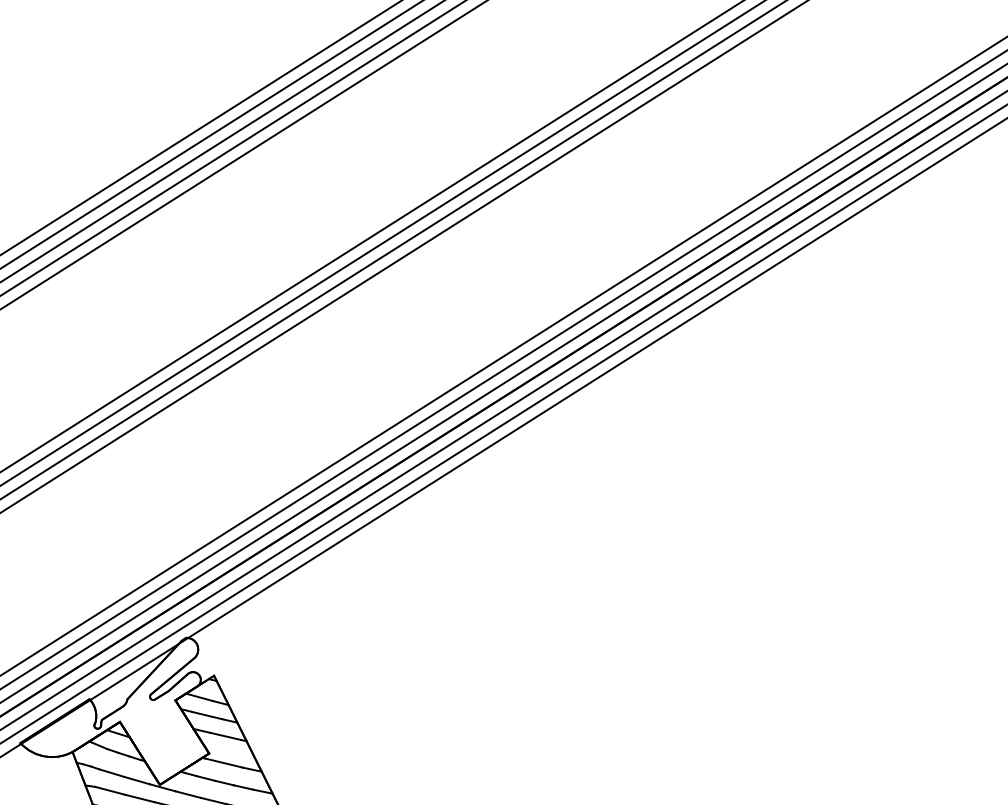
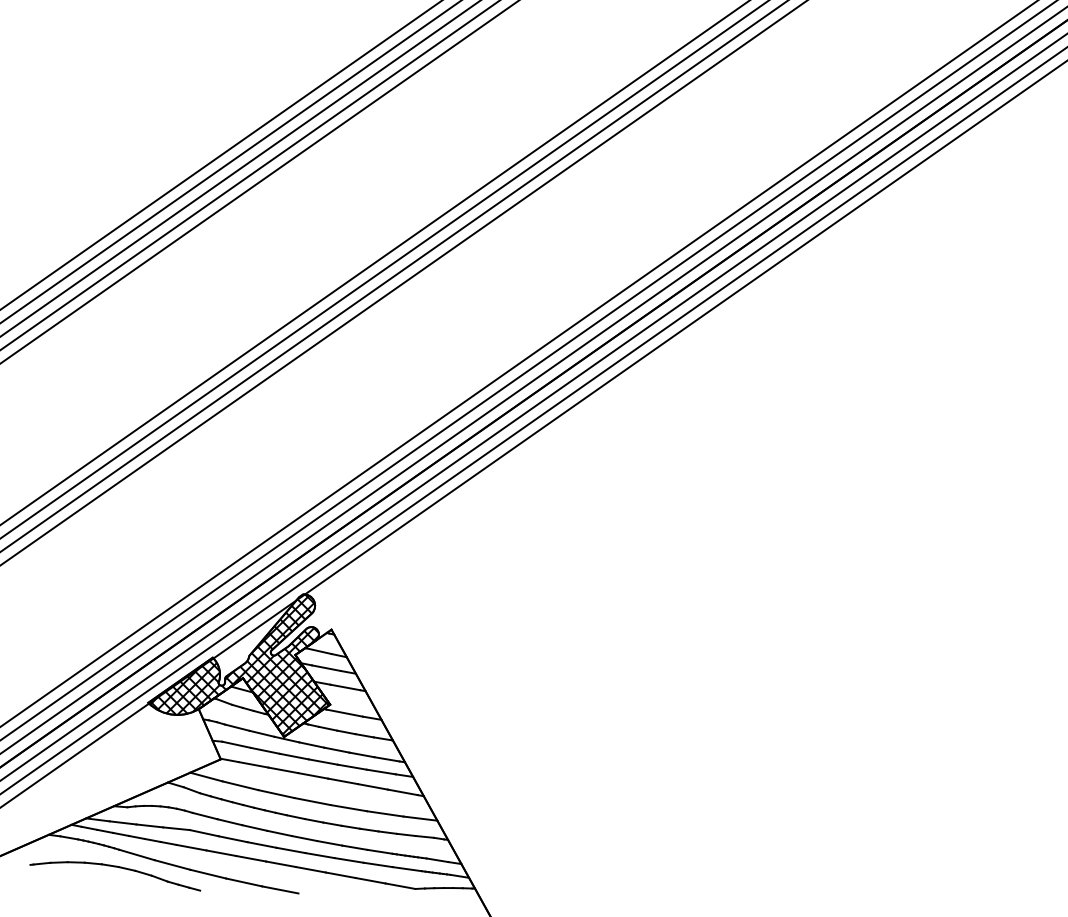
hatch: (116, 708) -> (239, 665), added

